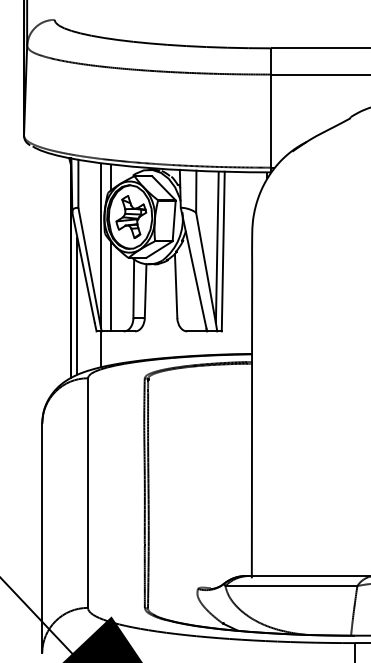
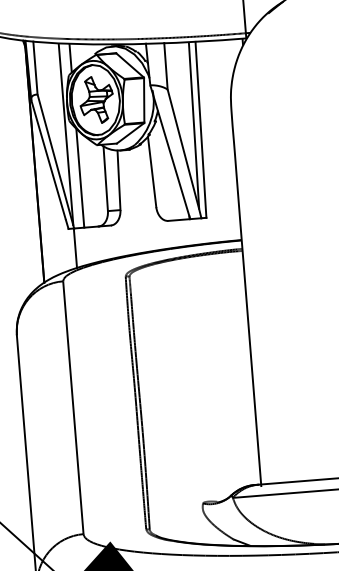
line: (77, 305) -> (45, 202), removed

